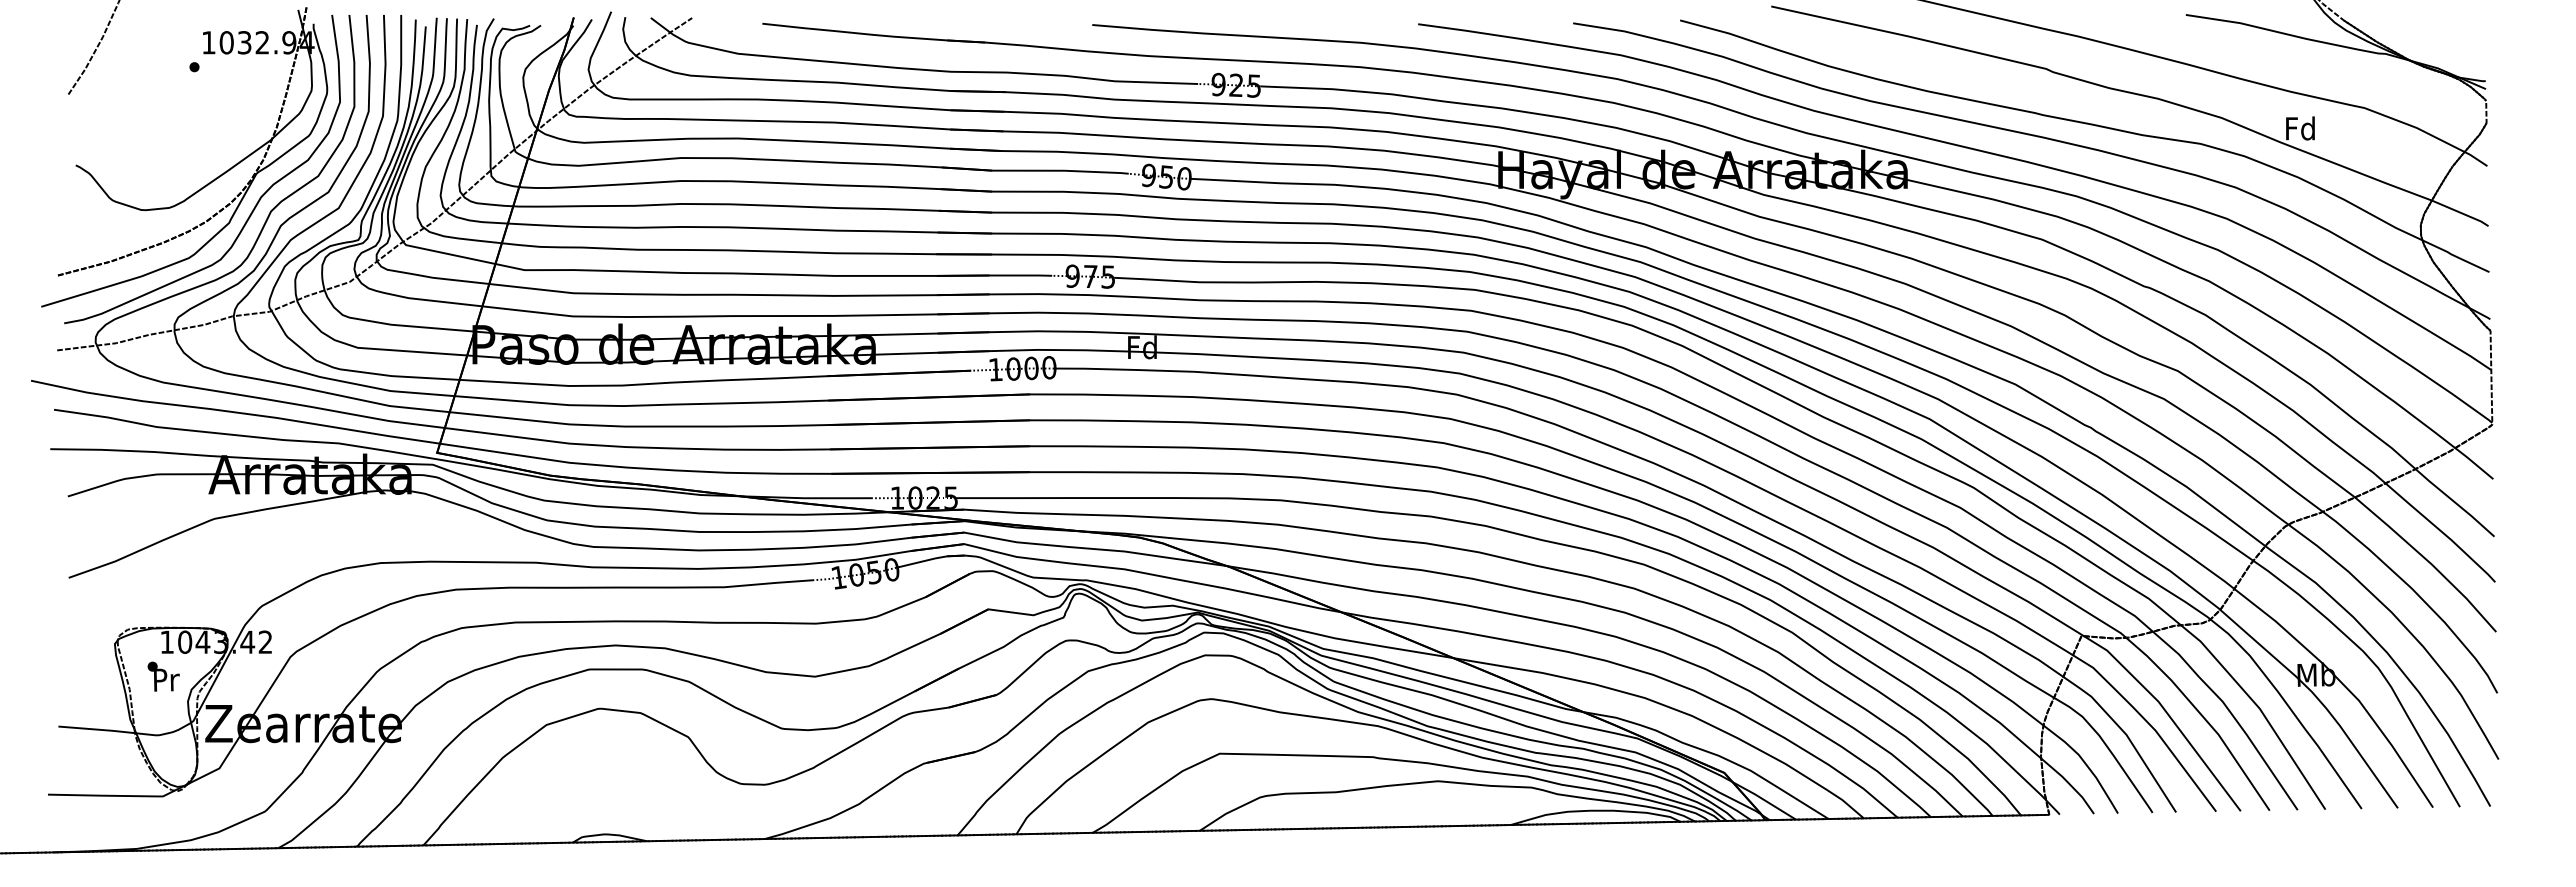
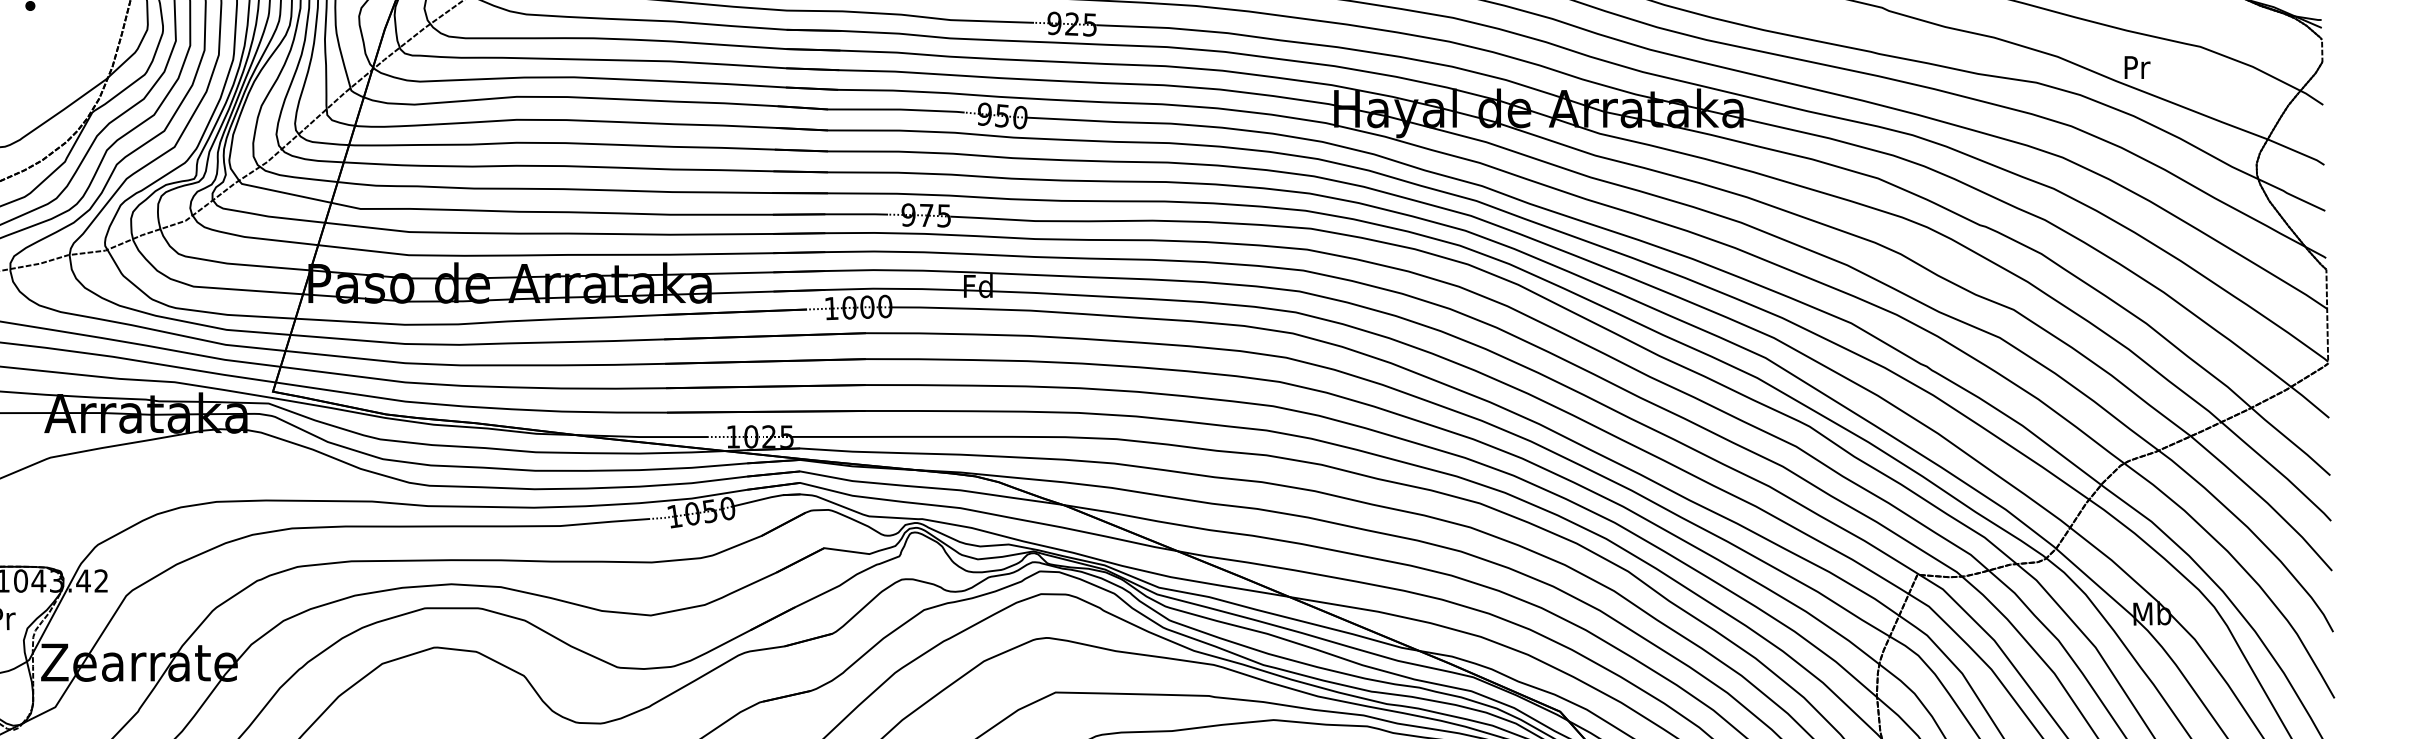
text: (2300, 128) -> (2136, 67), Fd -> Pr

